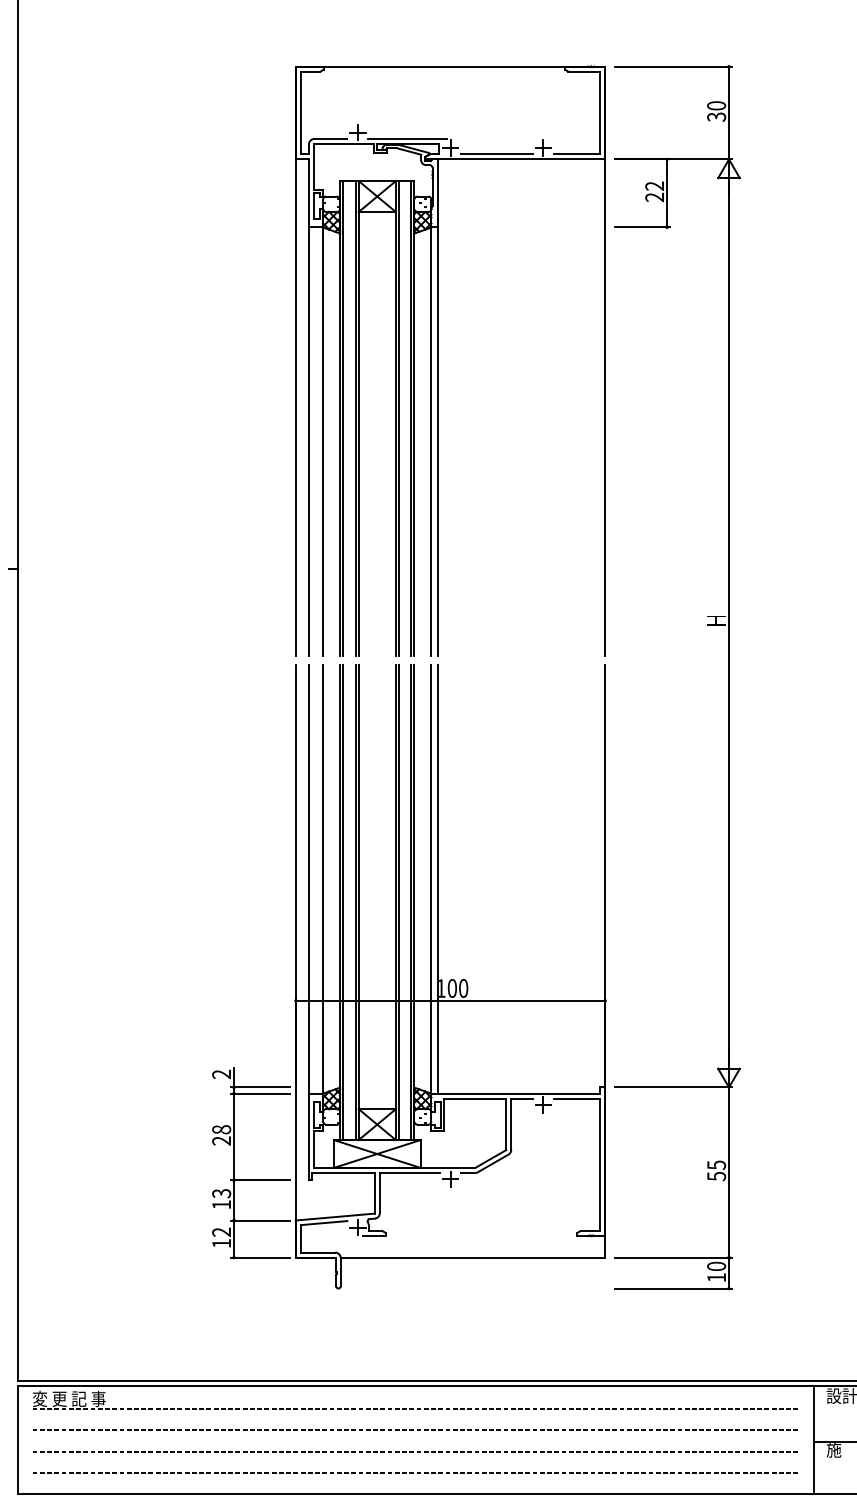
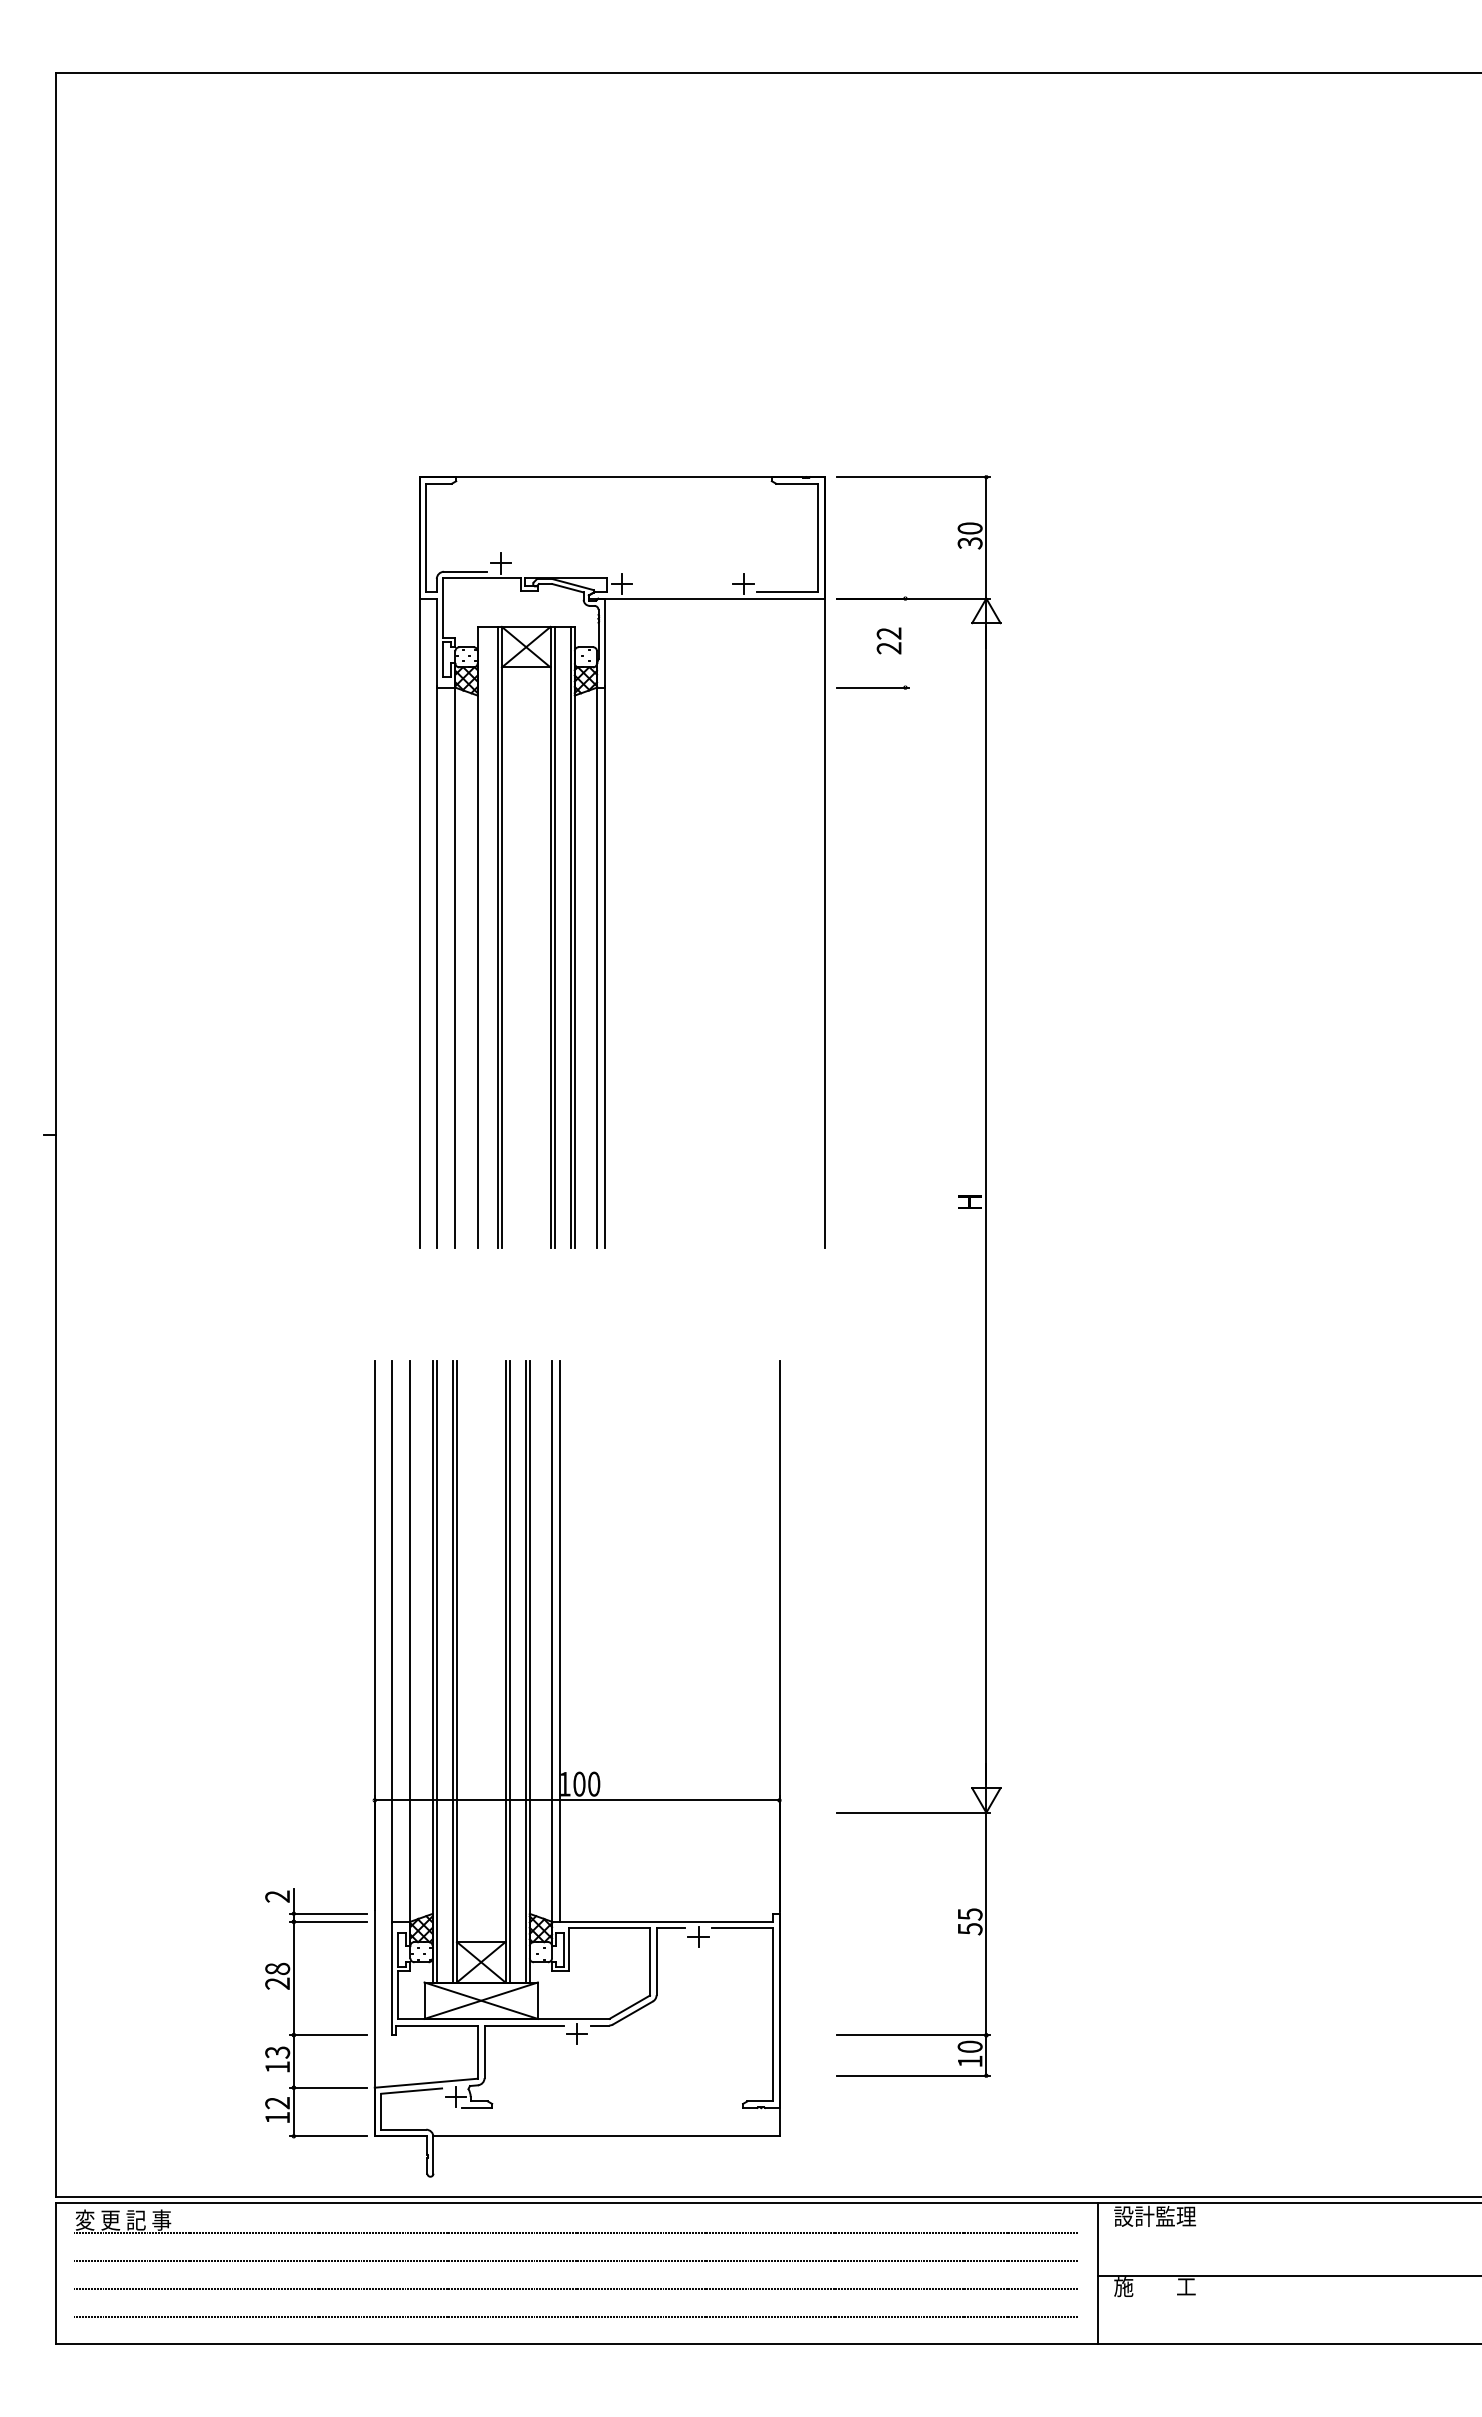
line: (407, 138) -> (565, 571), removed
line: (496, 154) -> (682, 592), removed
line: (667, 192) -> (905, 642), removed
line: (343, 418) -> (481, 937), removed
part: (409, 976) -> (523, 1768), moved

